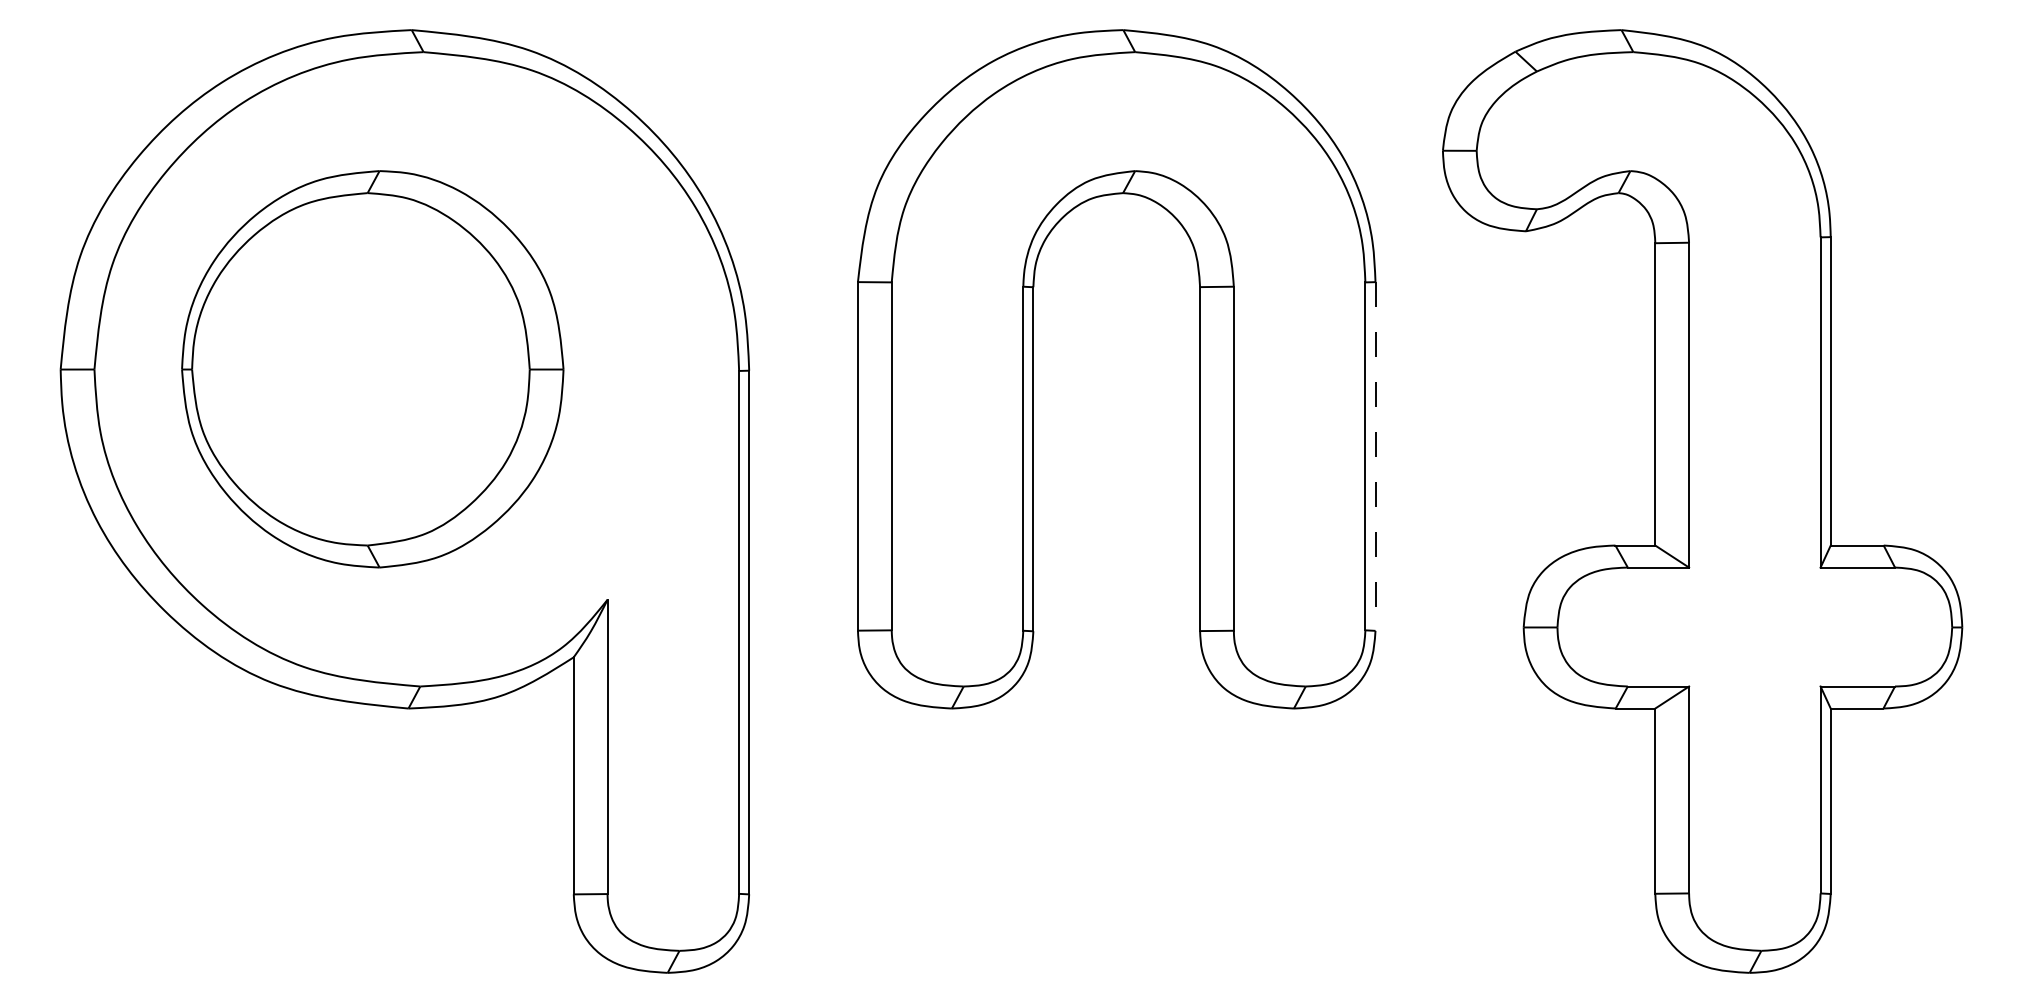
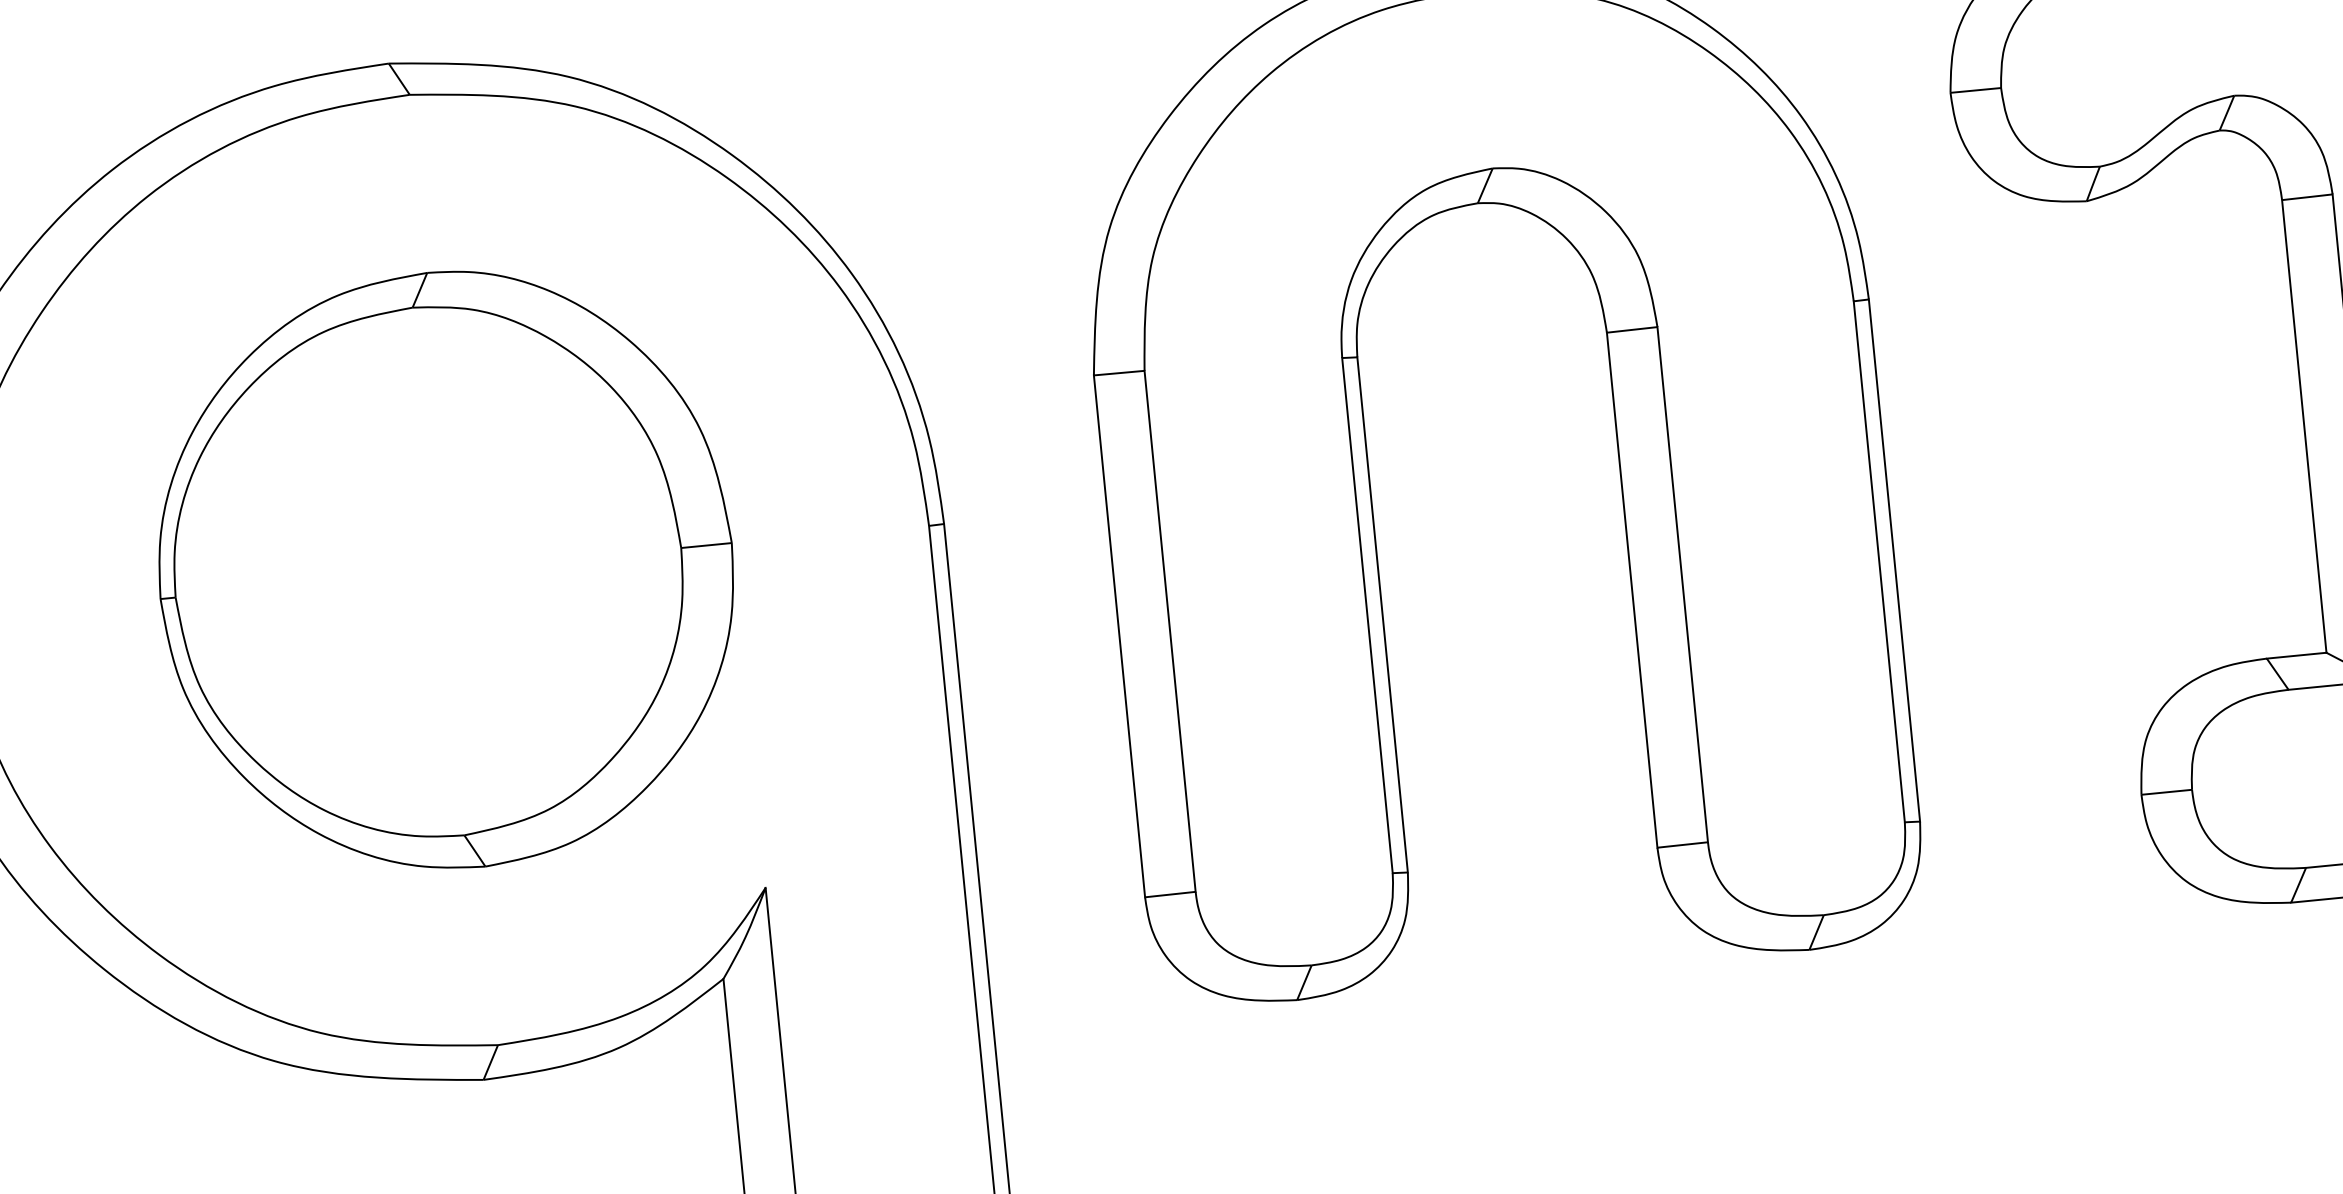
part: (372, 369) -> (445, 571), moved
line: (1375, 457) -> (1894, 562), dashed -> solid

